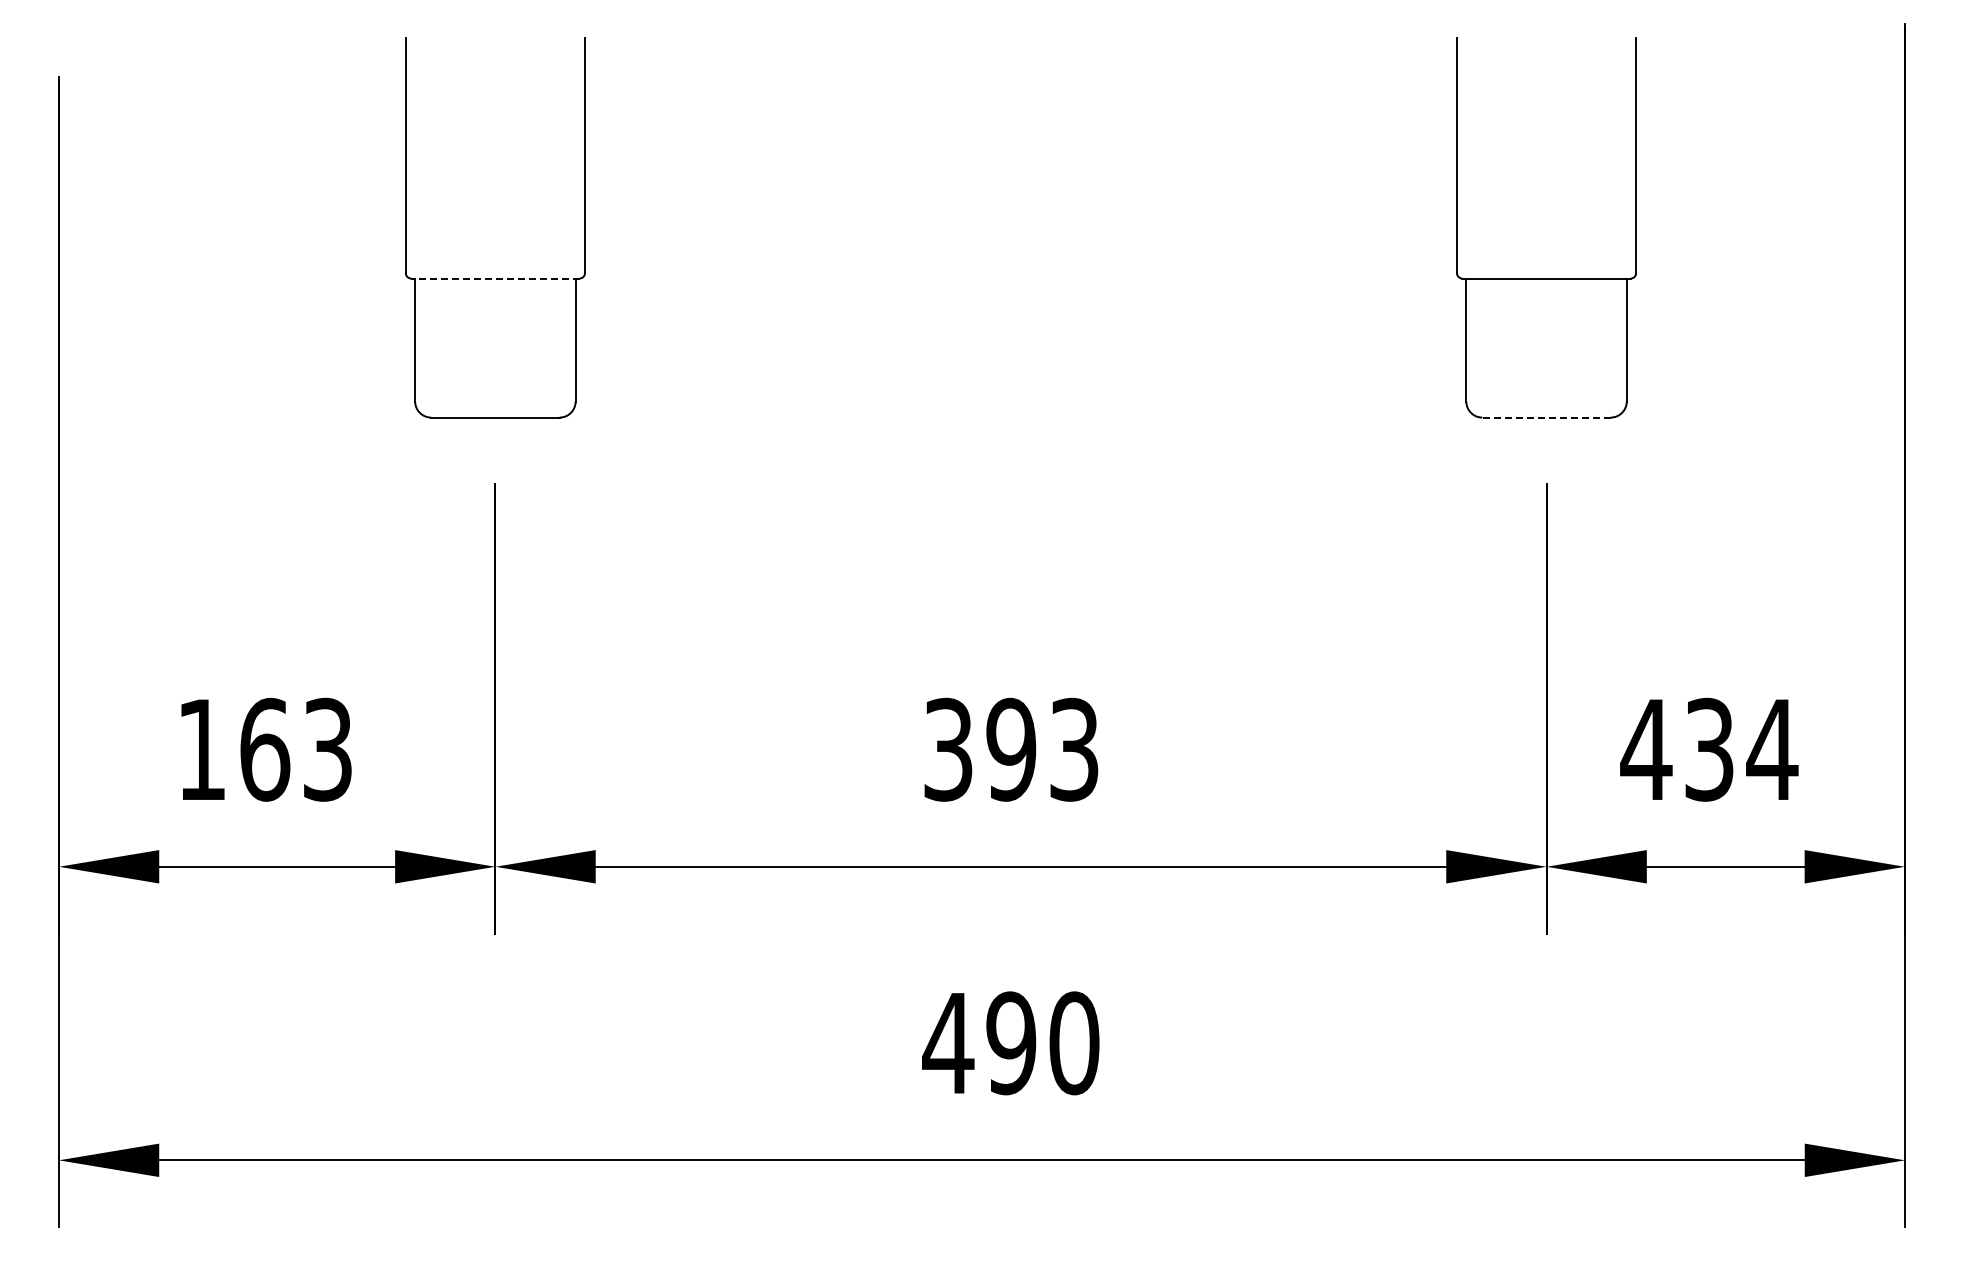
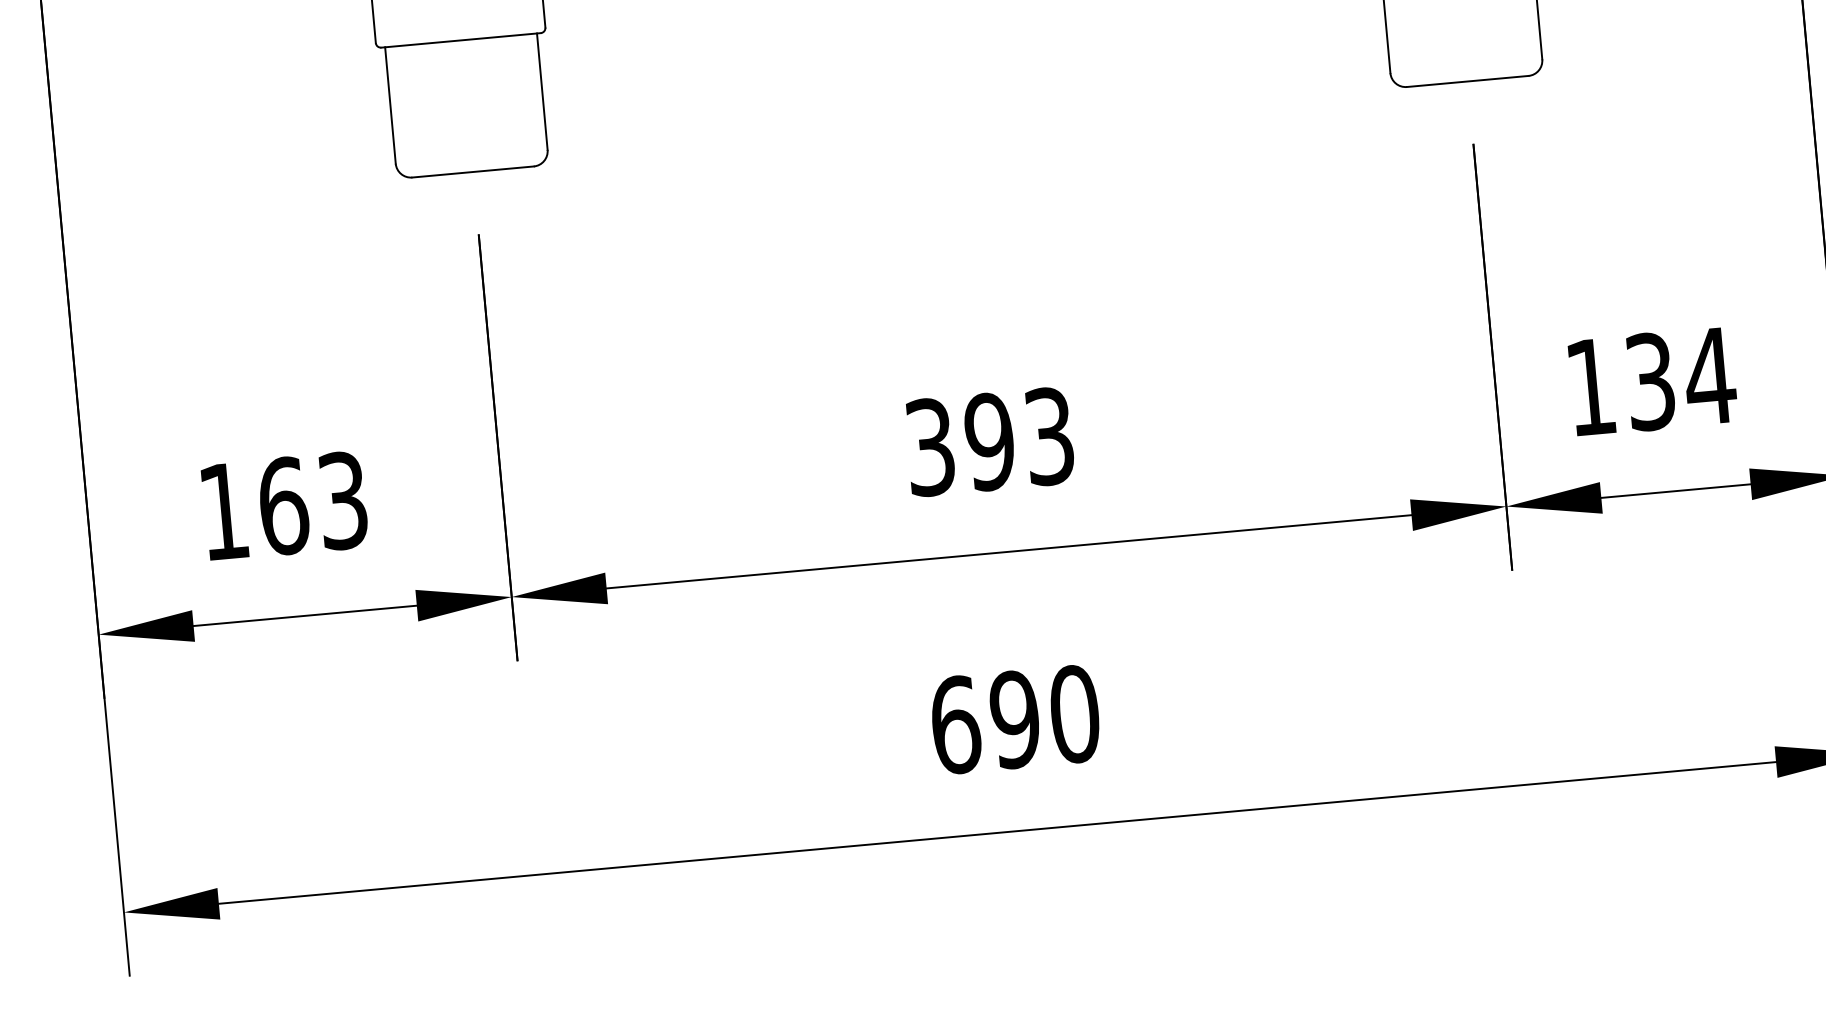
line: (494, 278) -> (460, 40), dashed -> solid
line: (1546, 417) -> (1467, 81), dashed -> solid
text: (1646, 749) -> (1590, 386), 434 -> 134
text: (948, 1043) -> (955, 725), 490 -> 690

